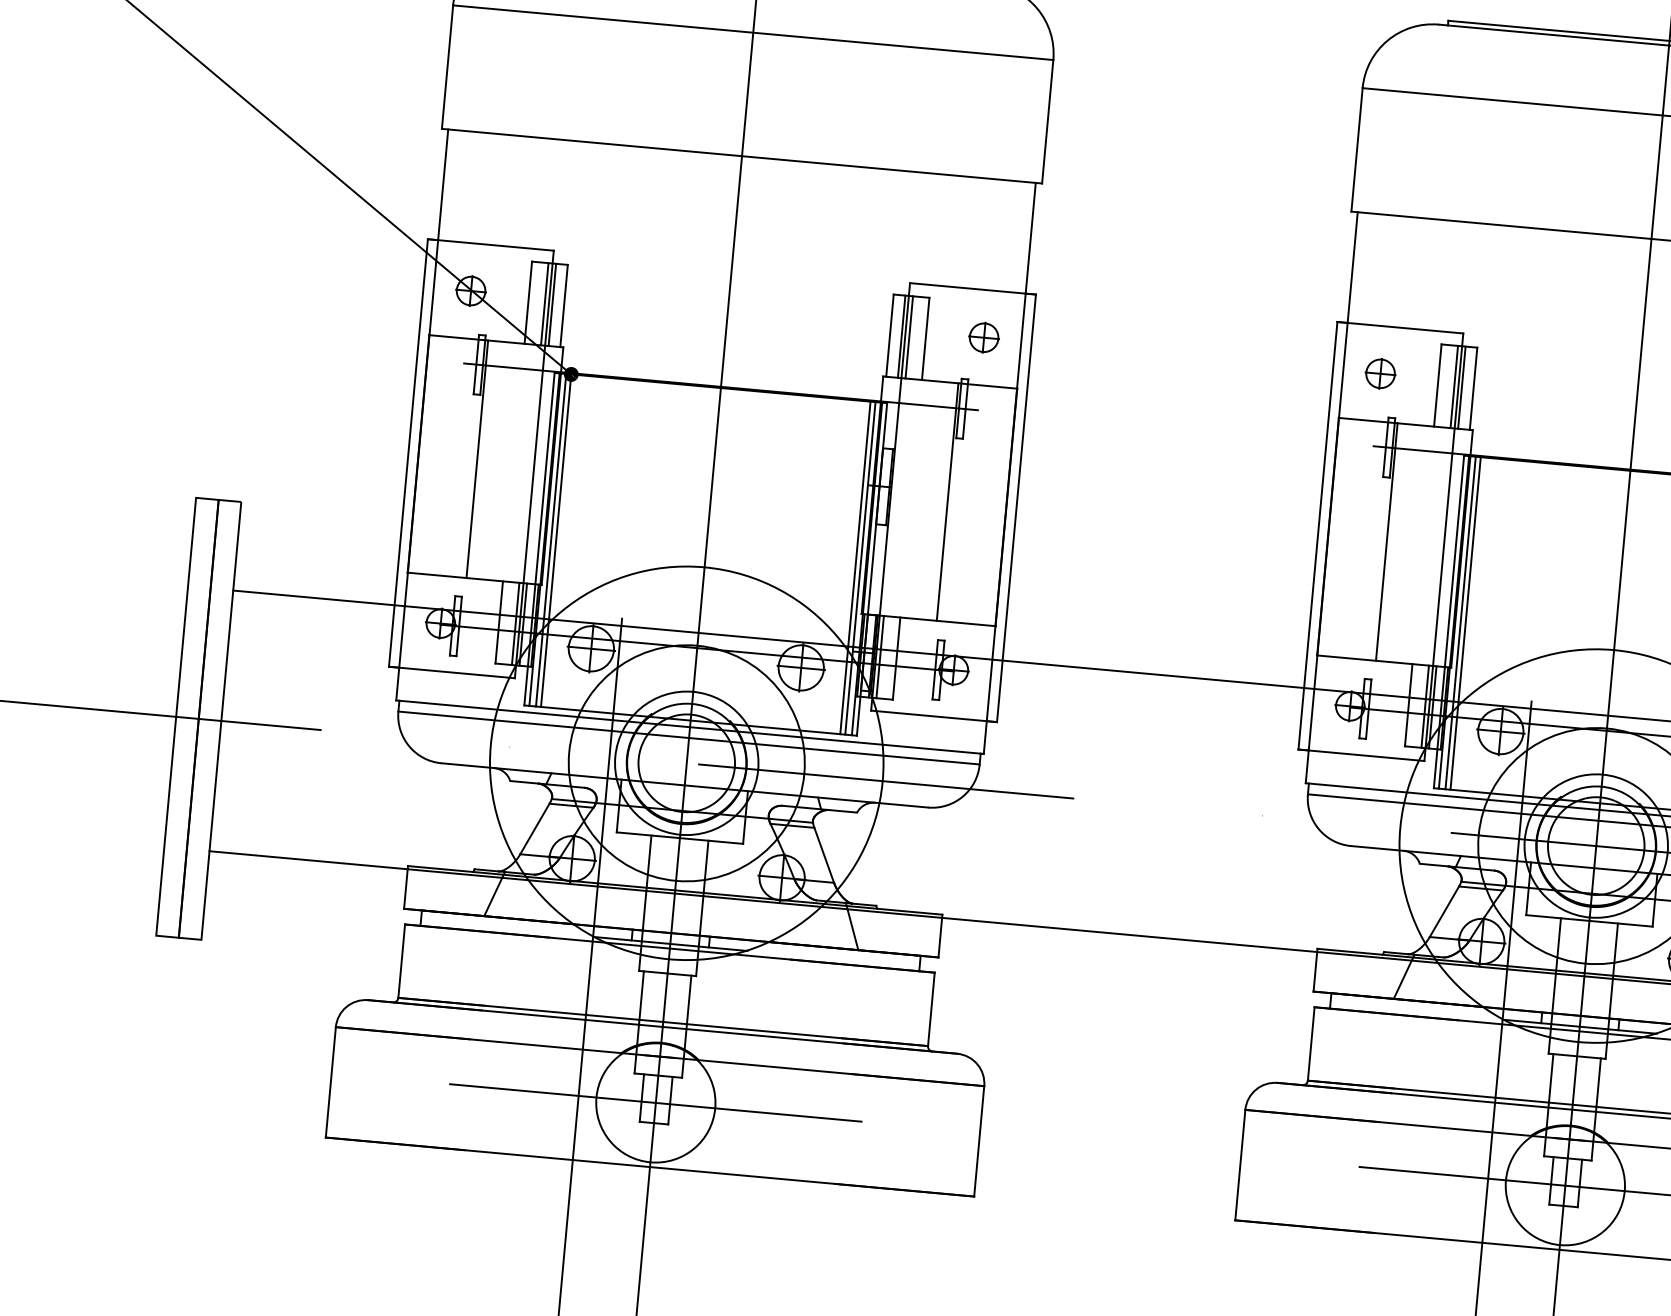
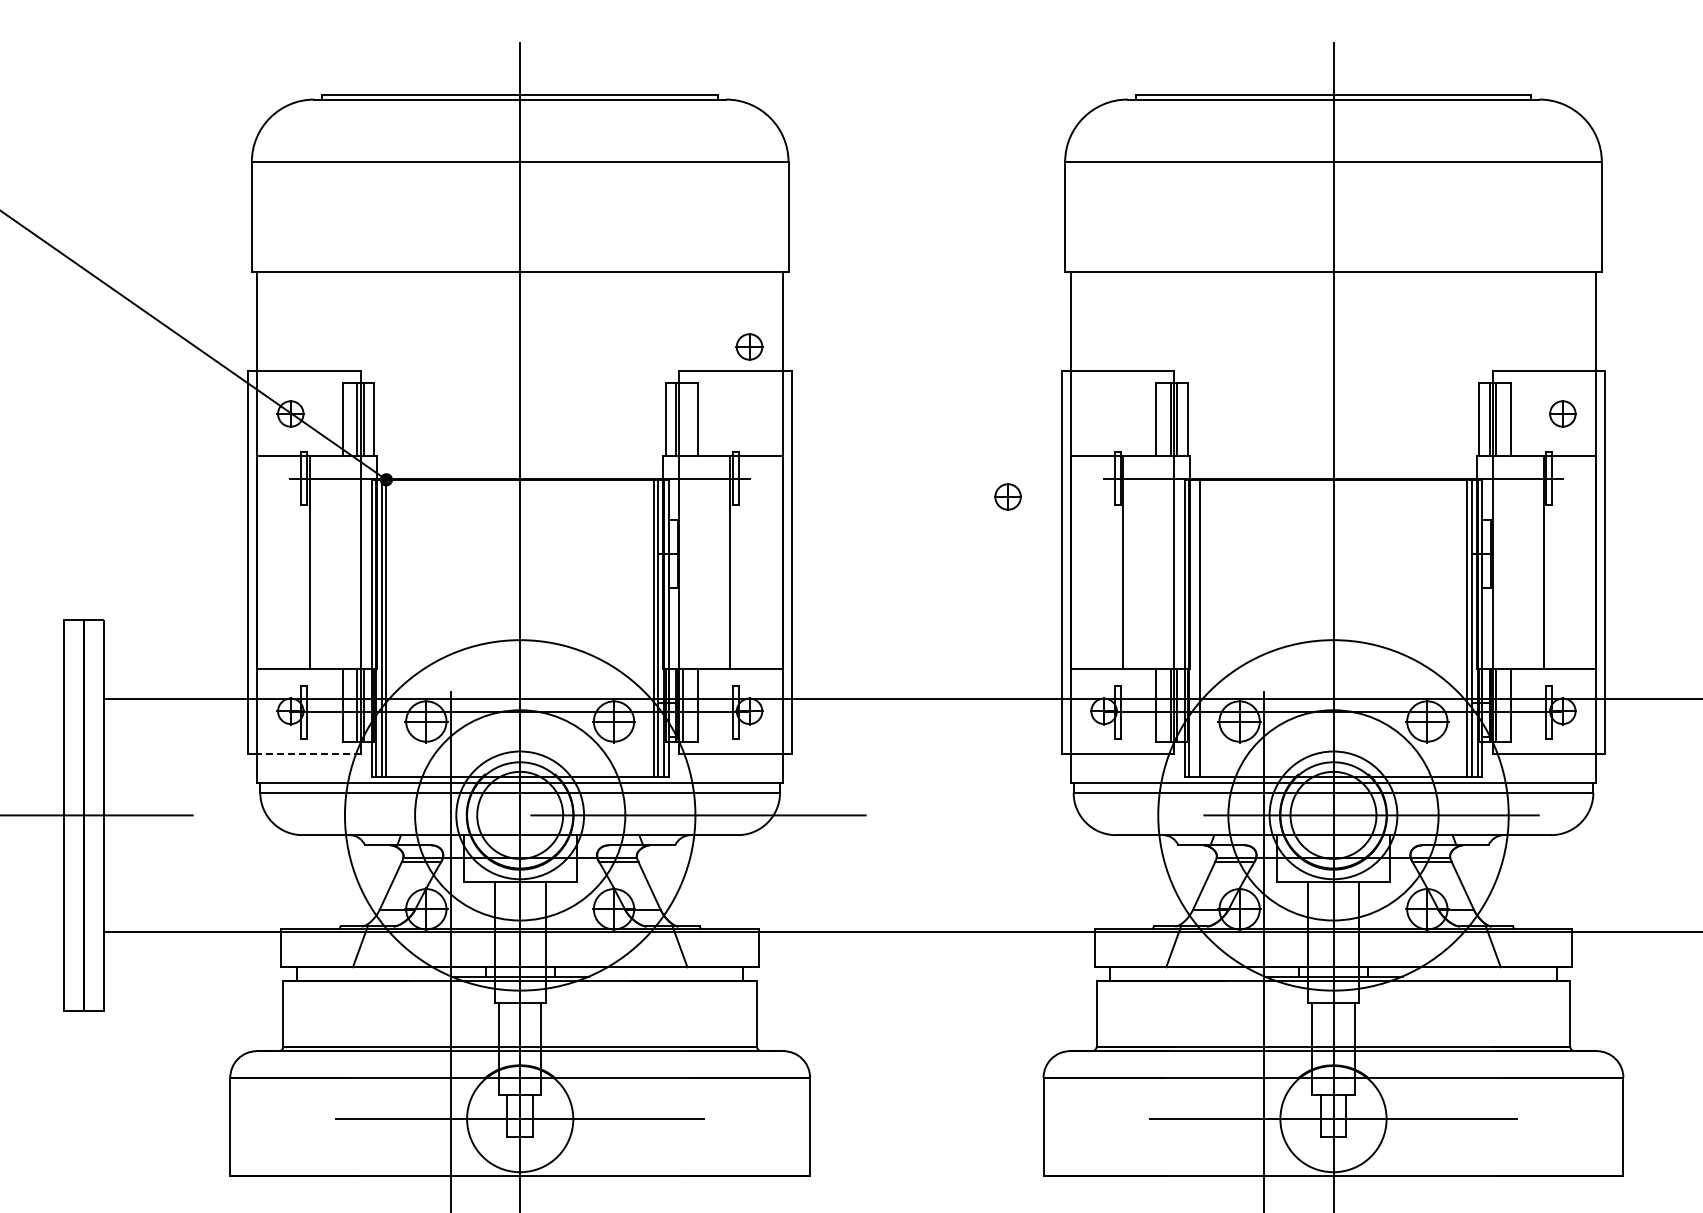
line: (909, 337) -> (683, 419), removed
part: (984, 337) -> (749, 346), moved
part: (1379, 373) -> (1007, 496), moved
line: (1460, 623) -> (1195, 628), removed
line: (451, 672) -> (304, 753), solid -> dashed

